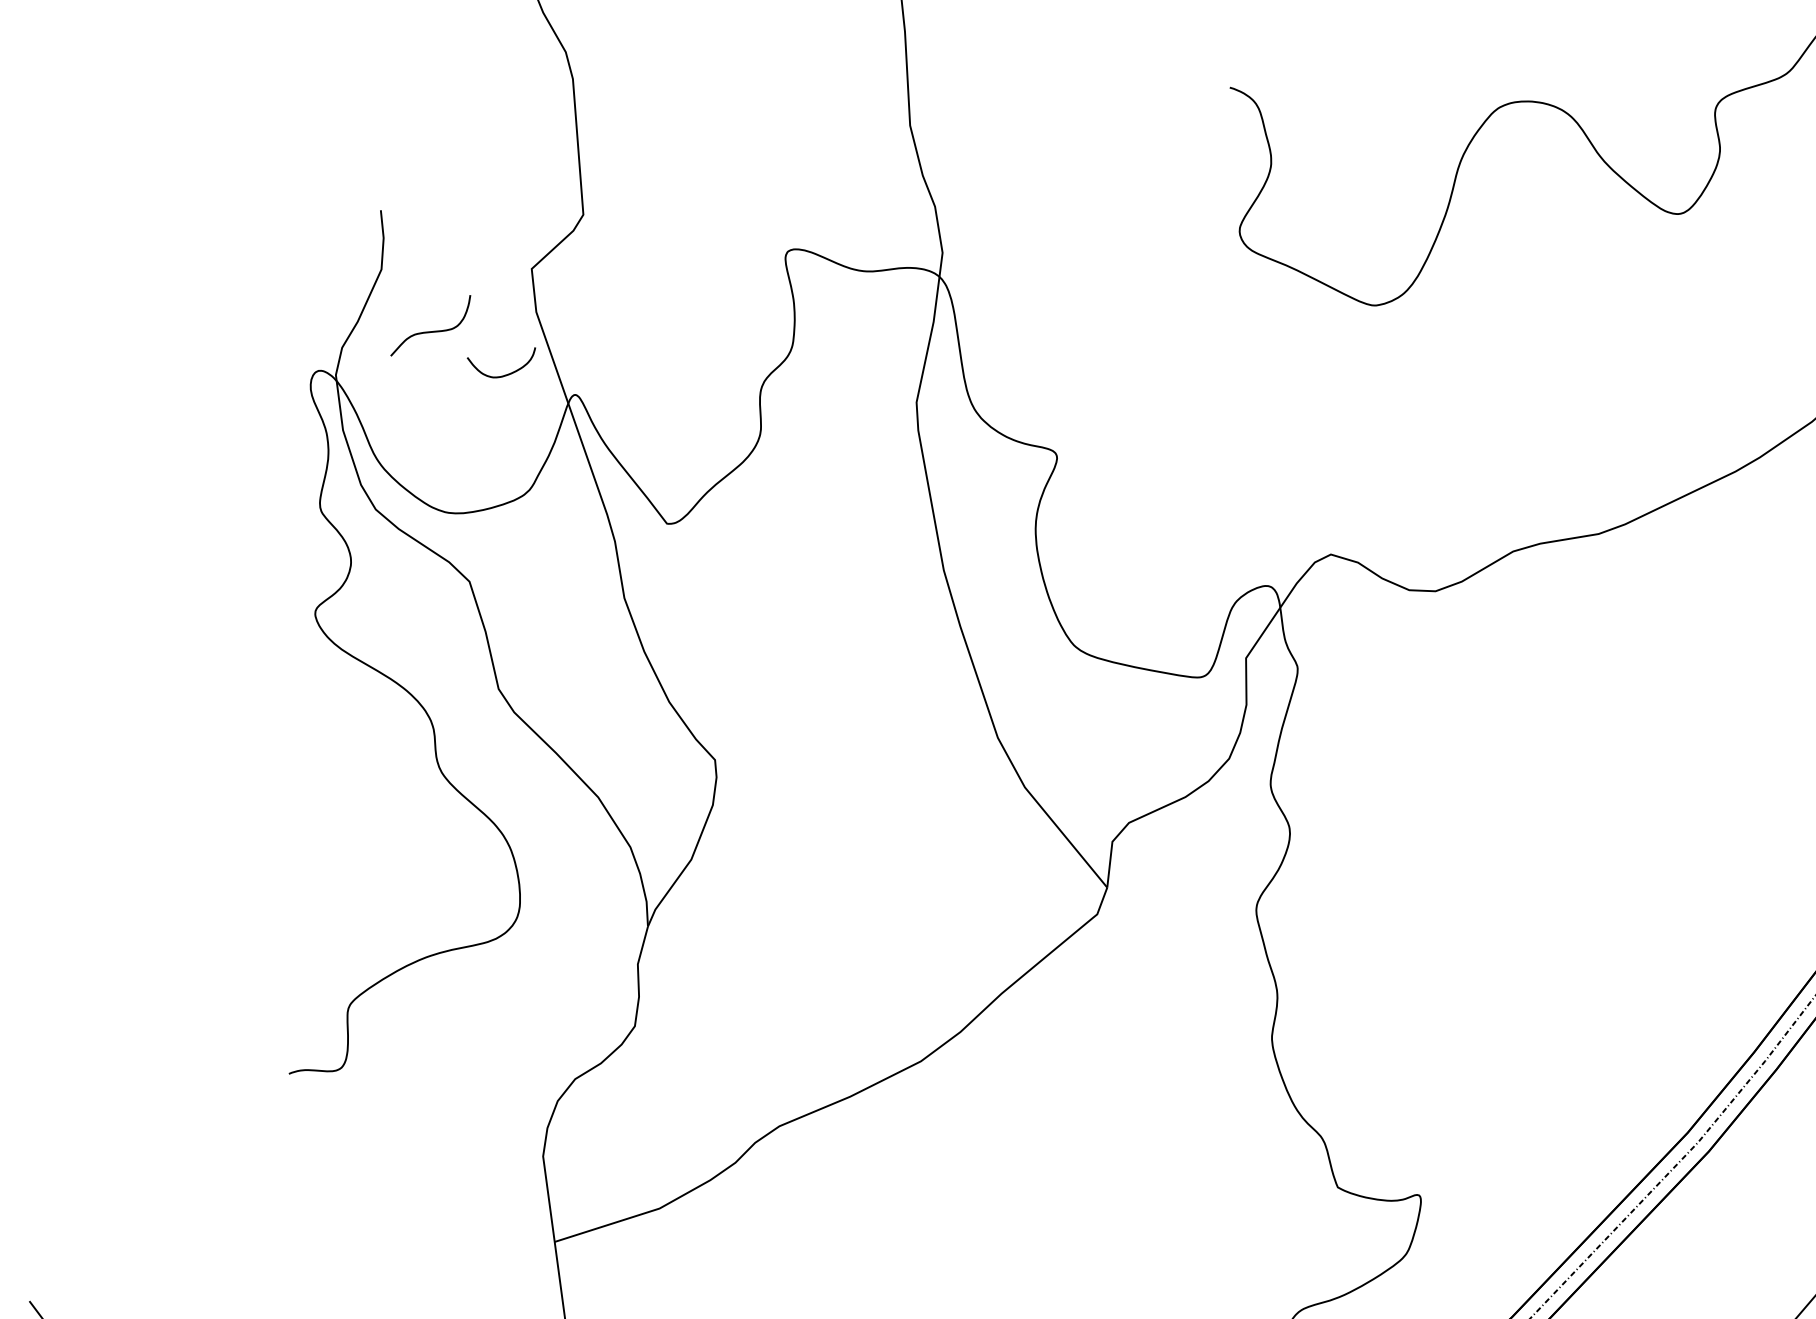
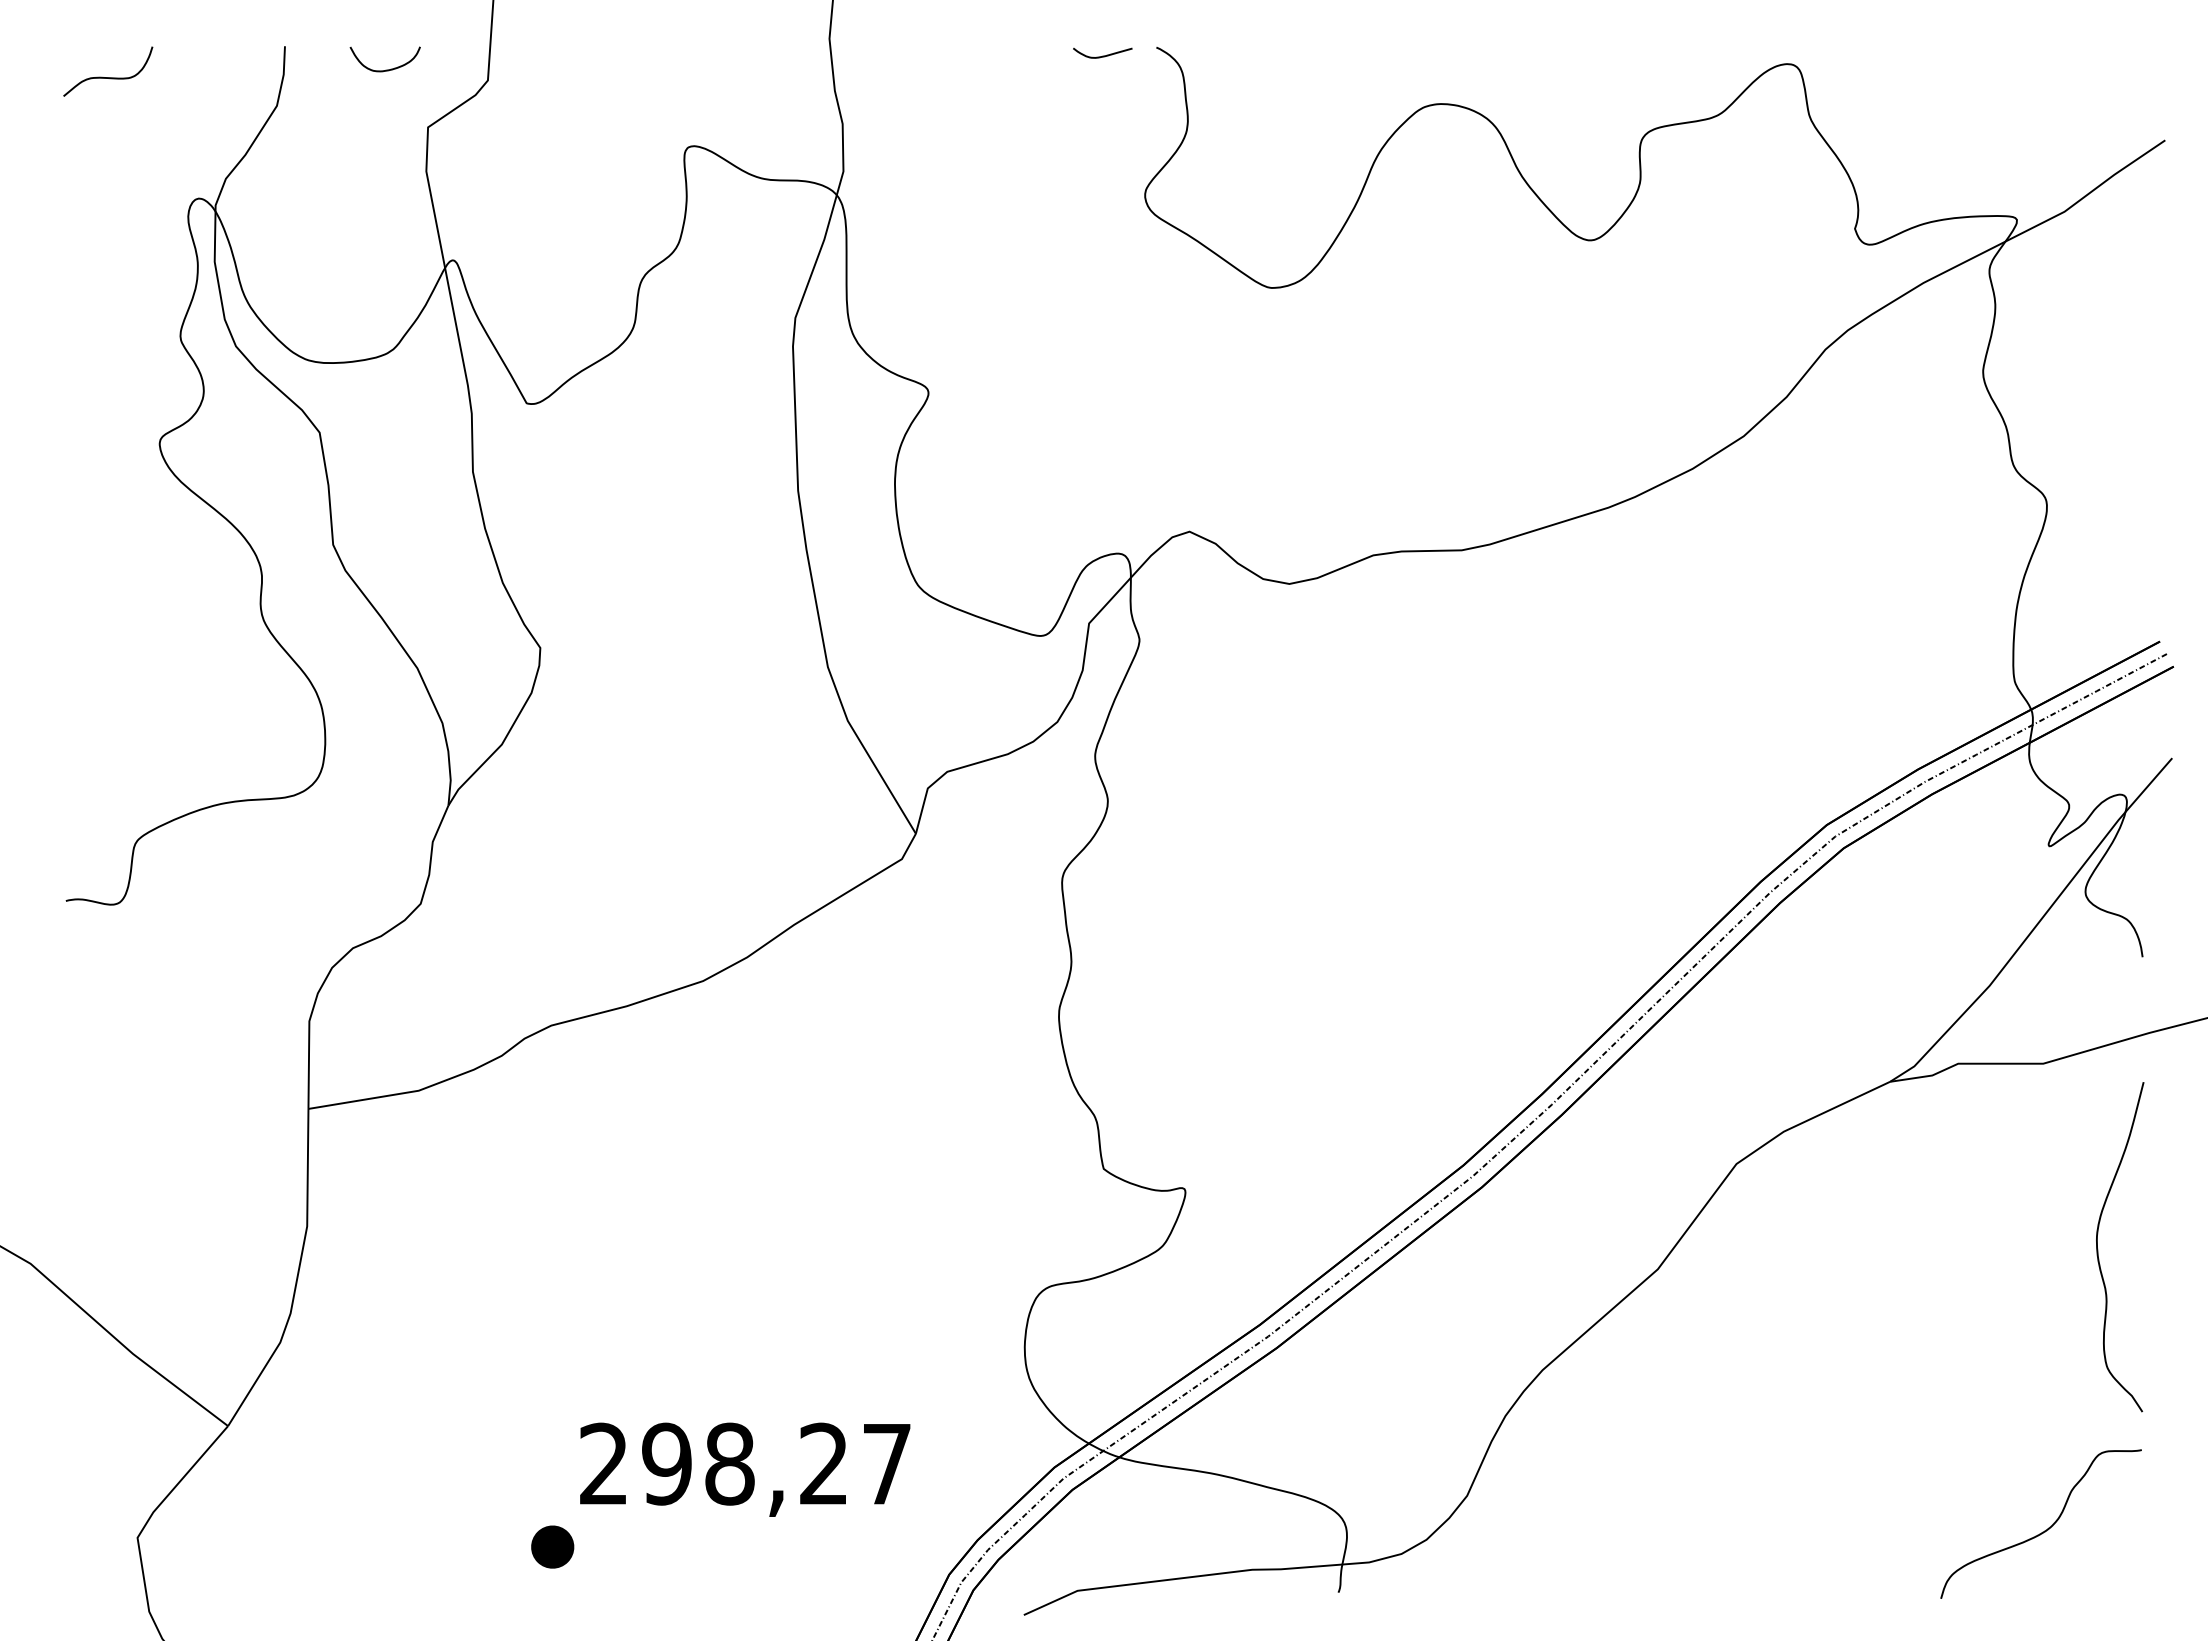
curve: (1178, 103) -> (1102, 55), added
curve: (431, 331) -> (108, 77), moved
curve: (504, 374) -> (385, 69), moved

